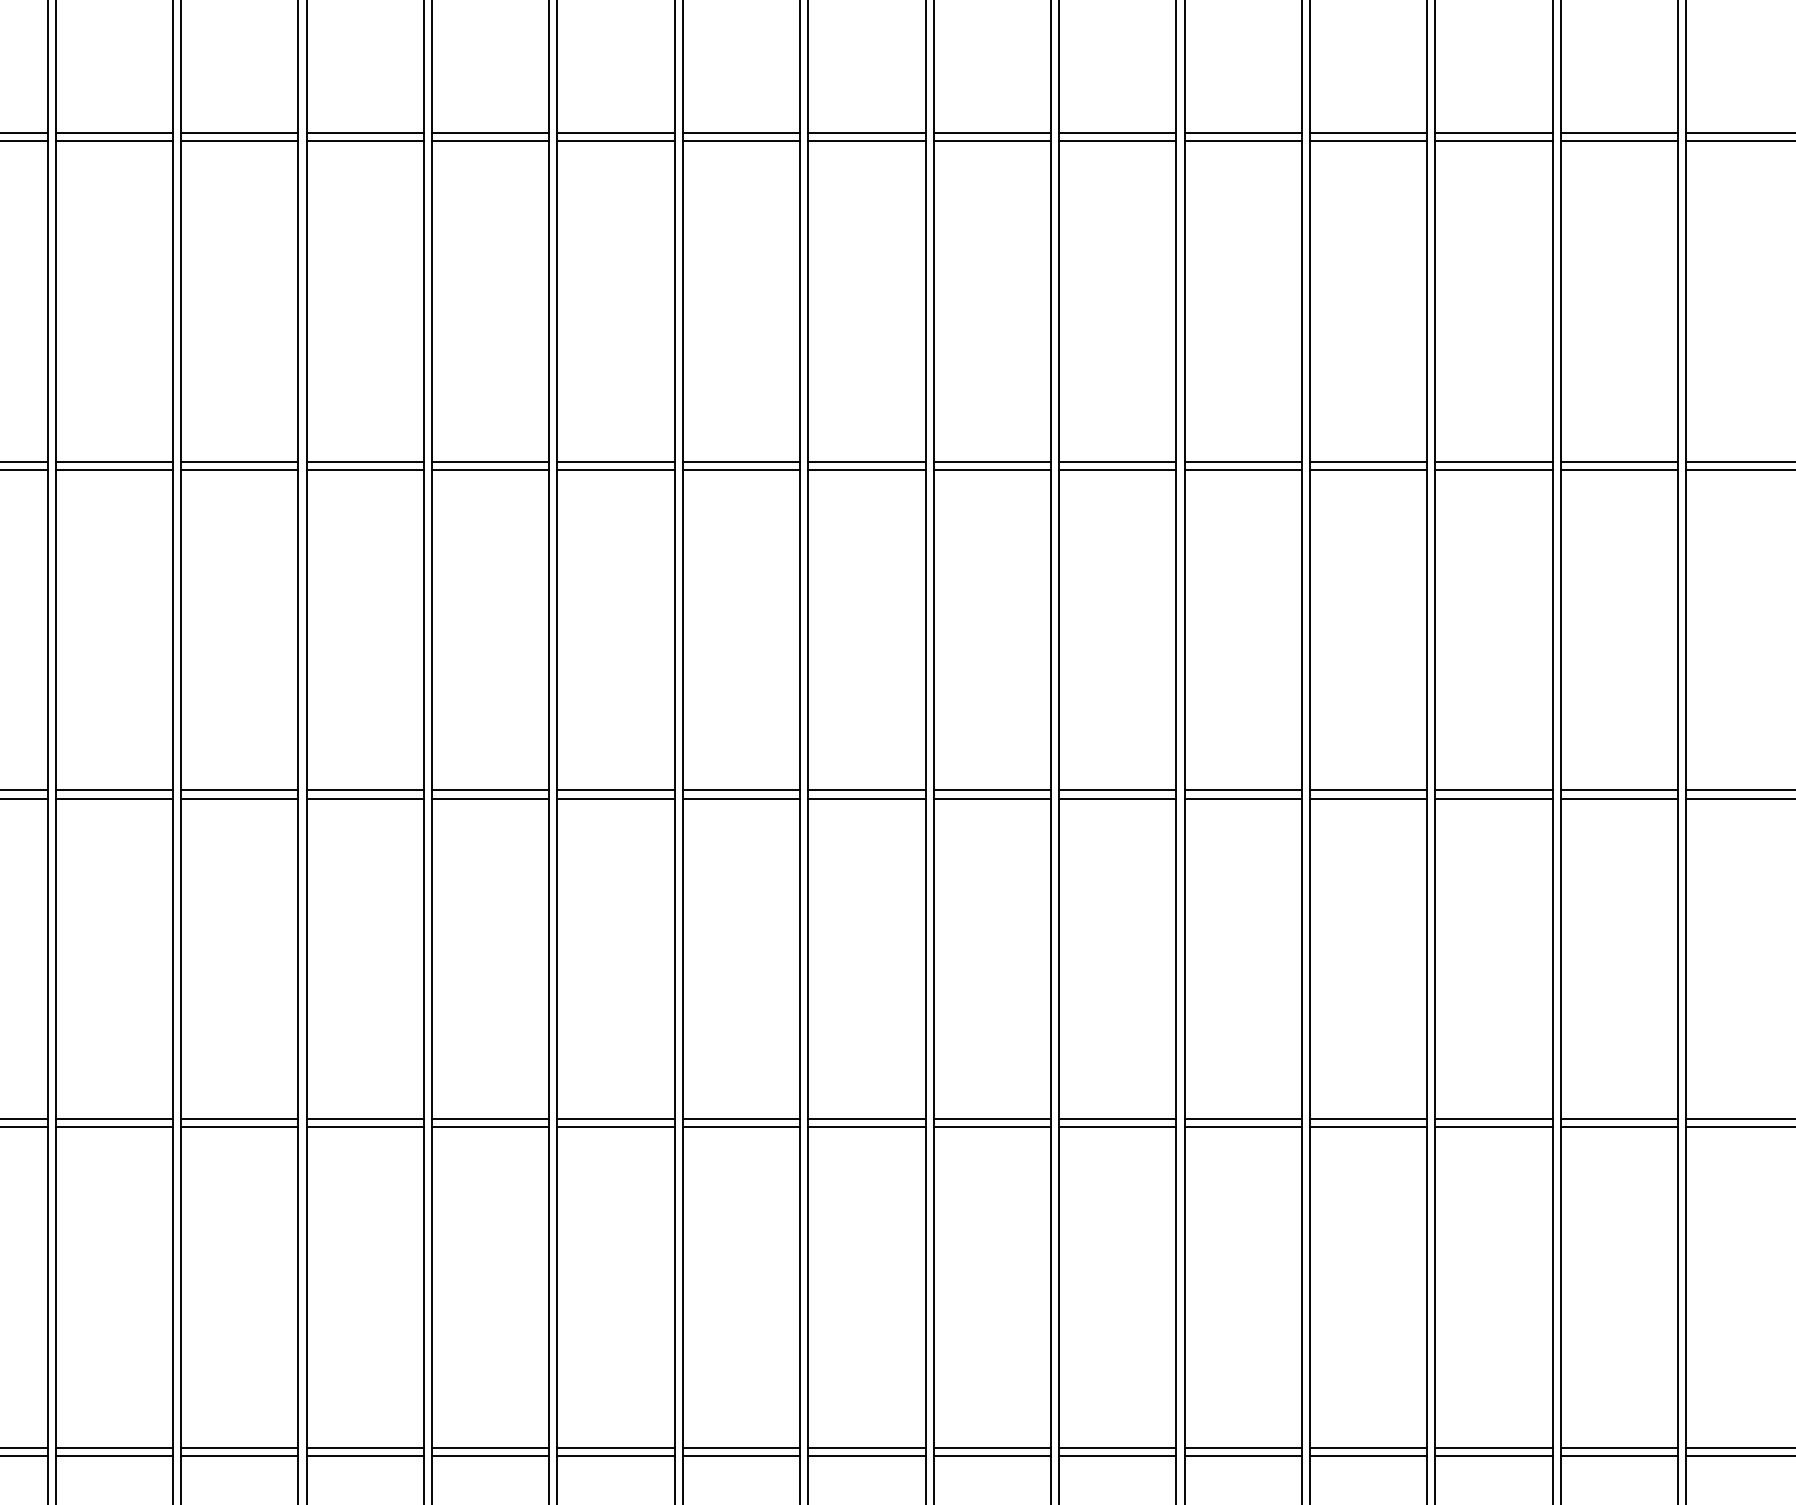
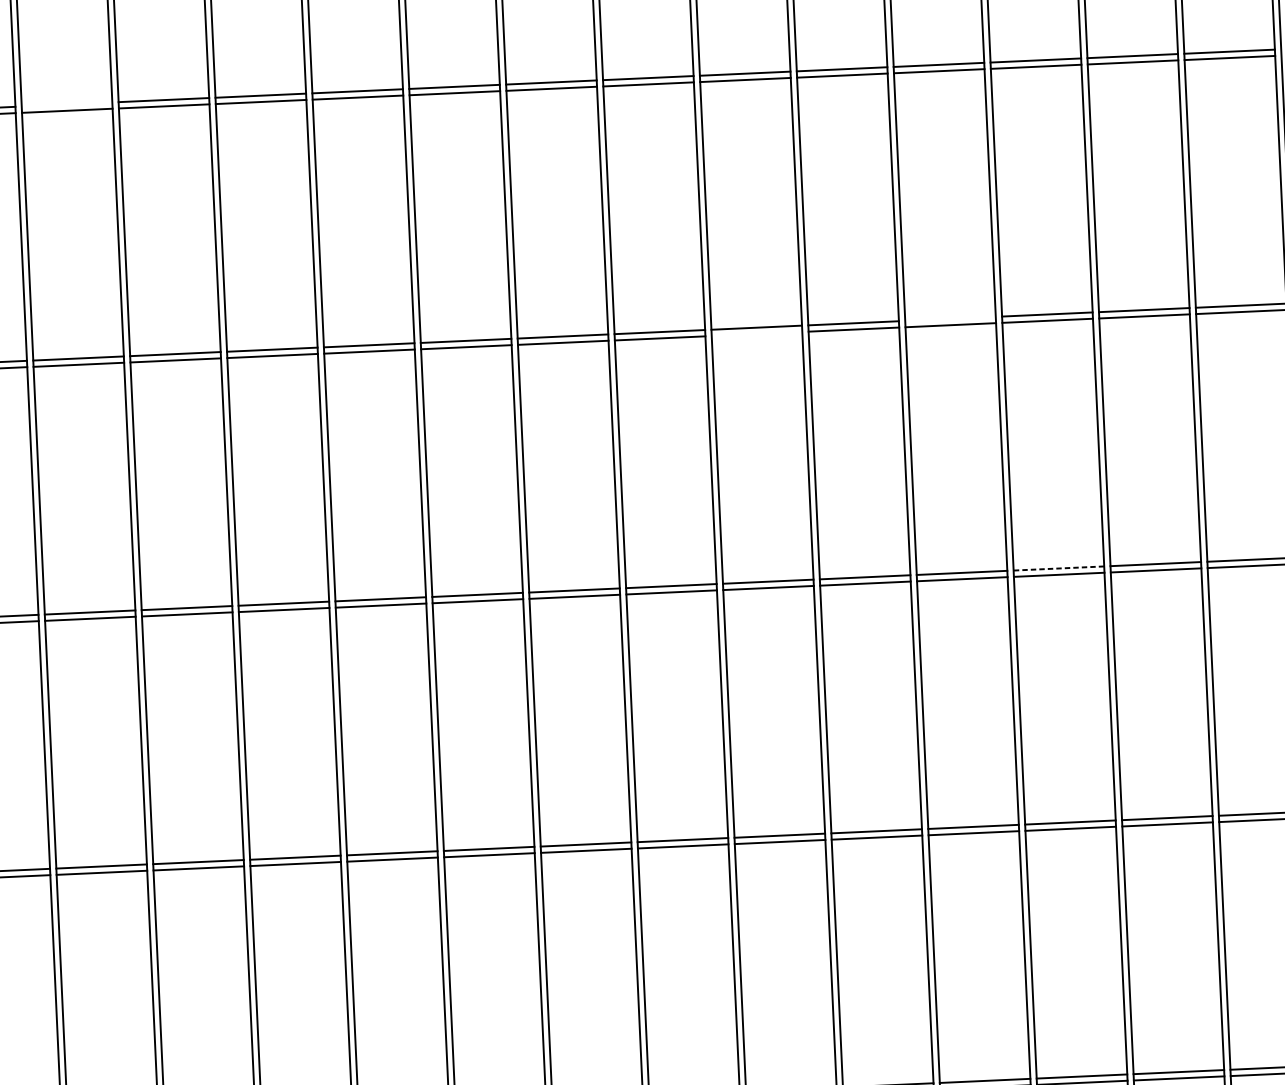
line: (239, 132) -> (66, 104), removed
line: (1368, 461) -> (950, 318), removed
line: (1117, 469) -> (756, 333), removed
line: (1493, 790) -> (1058, 568), solid -> dashed

